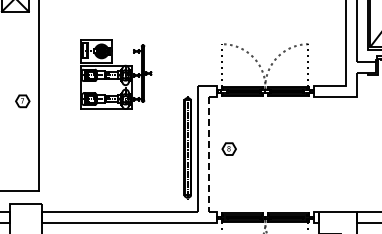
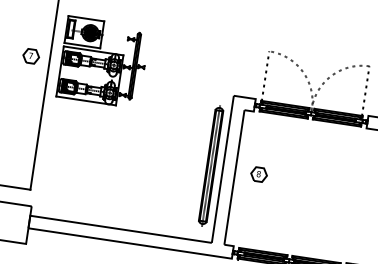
part: (116, 74) -> (103, 62), moved
part: (22, 101) -> (30, 56), moved
line: (208, 154) -> (234, 177), dashed -> solid

